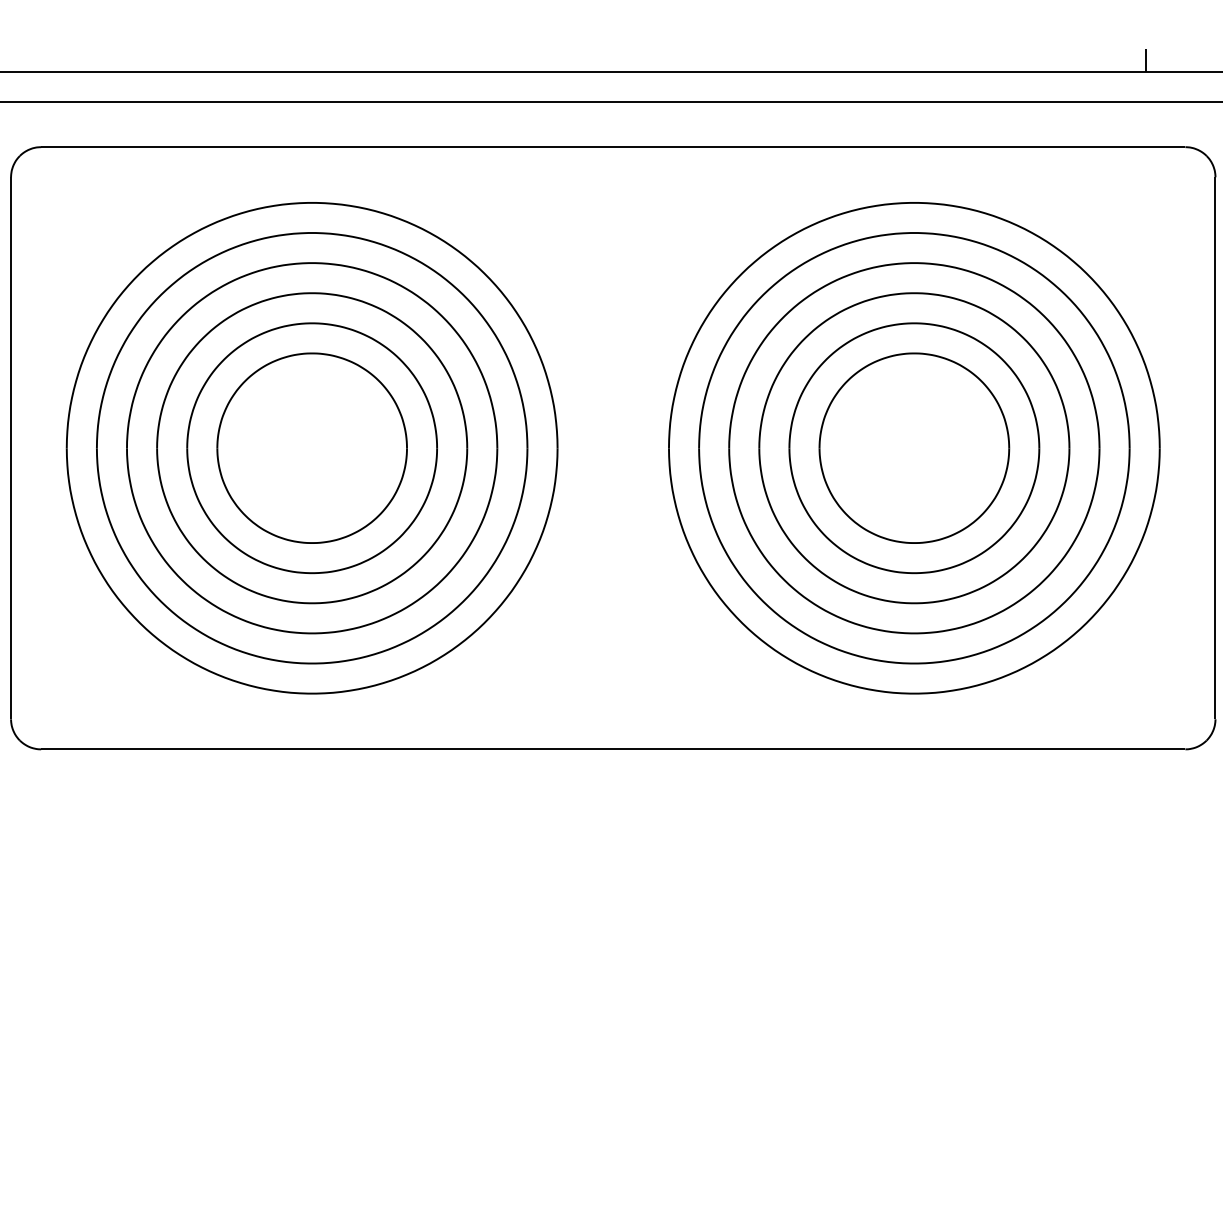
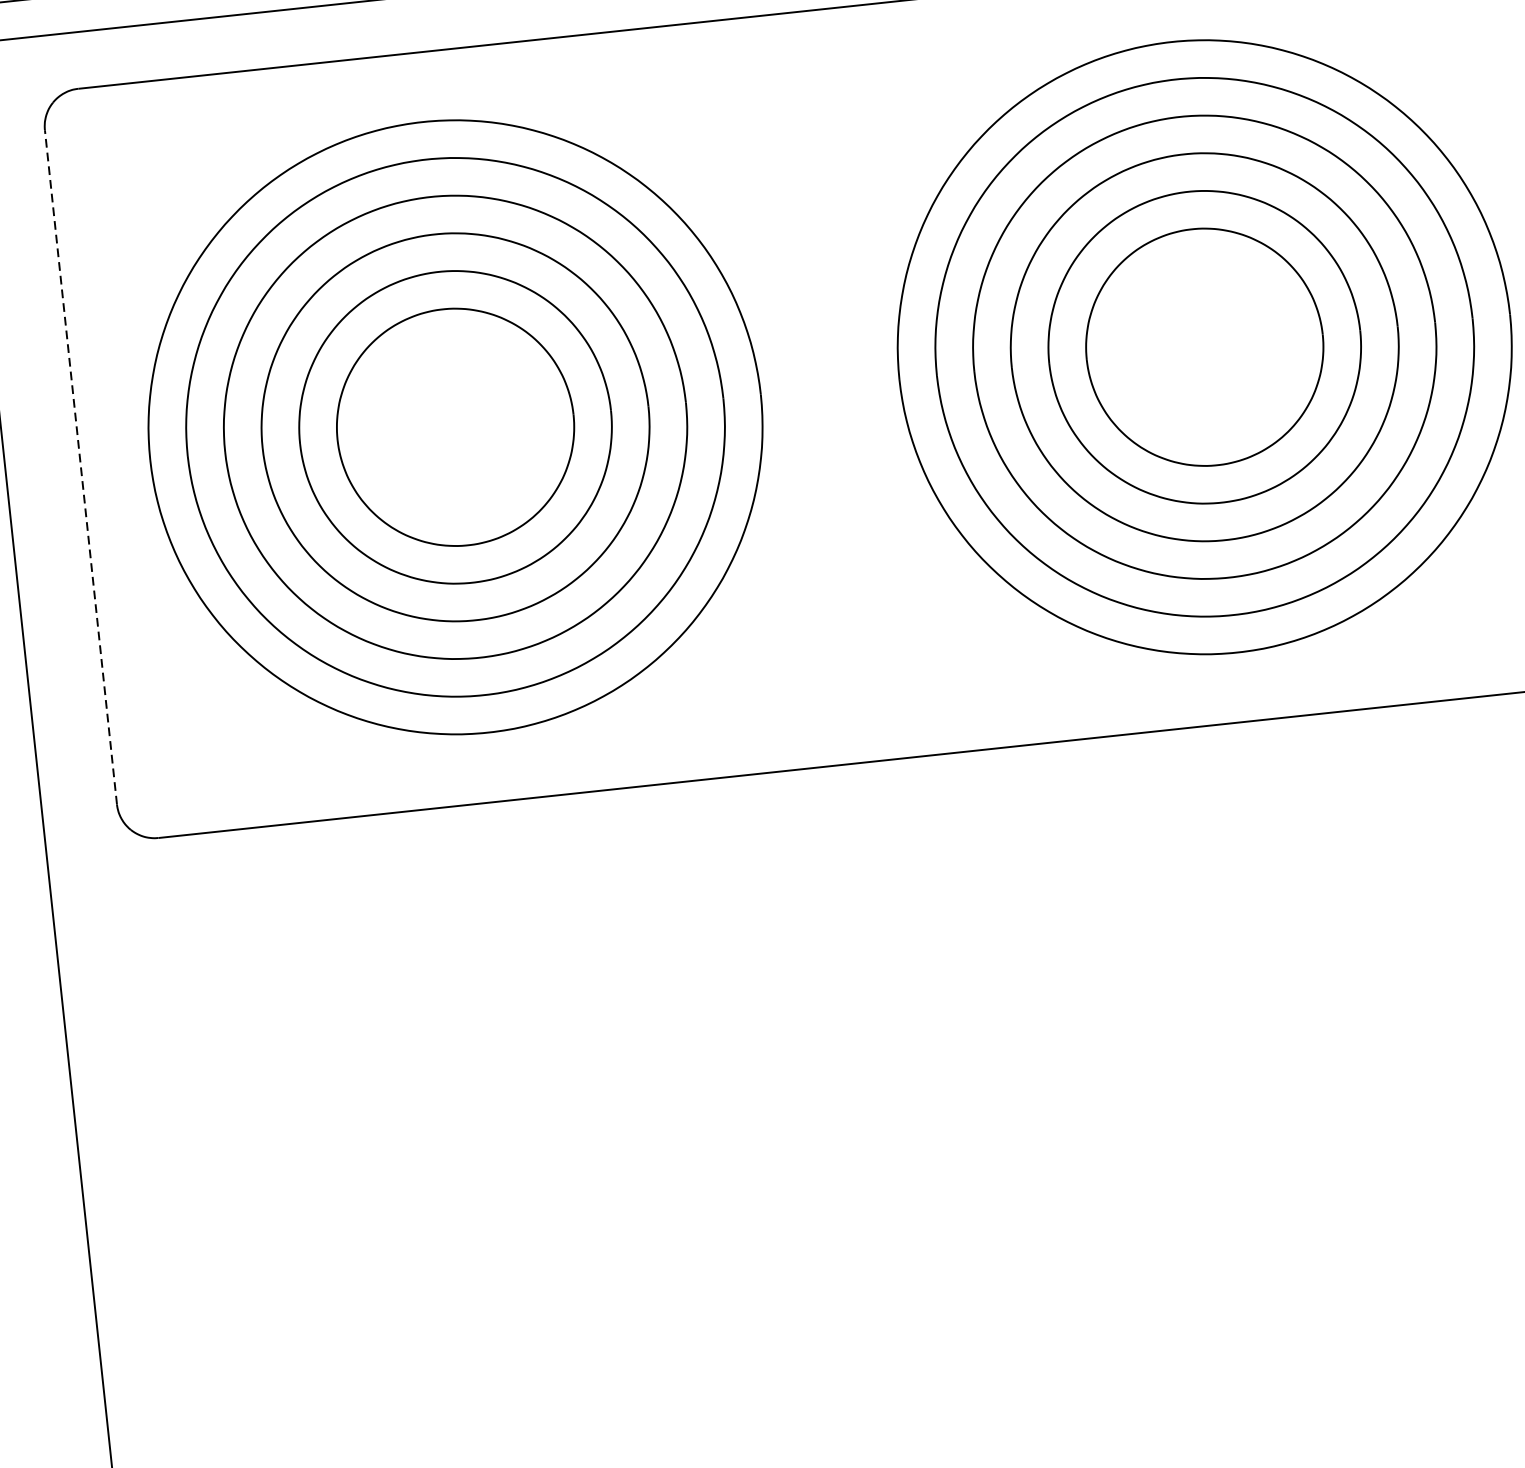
line: (11, 448) -> (81, 467), solid -> dashed

